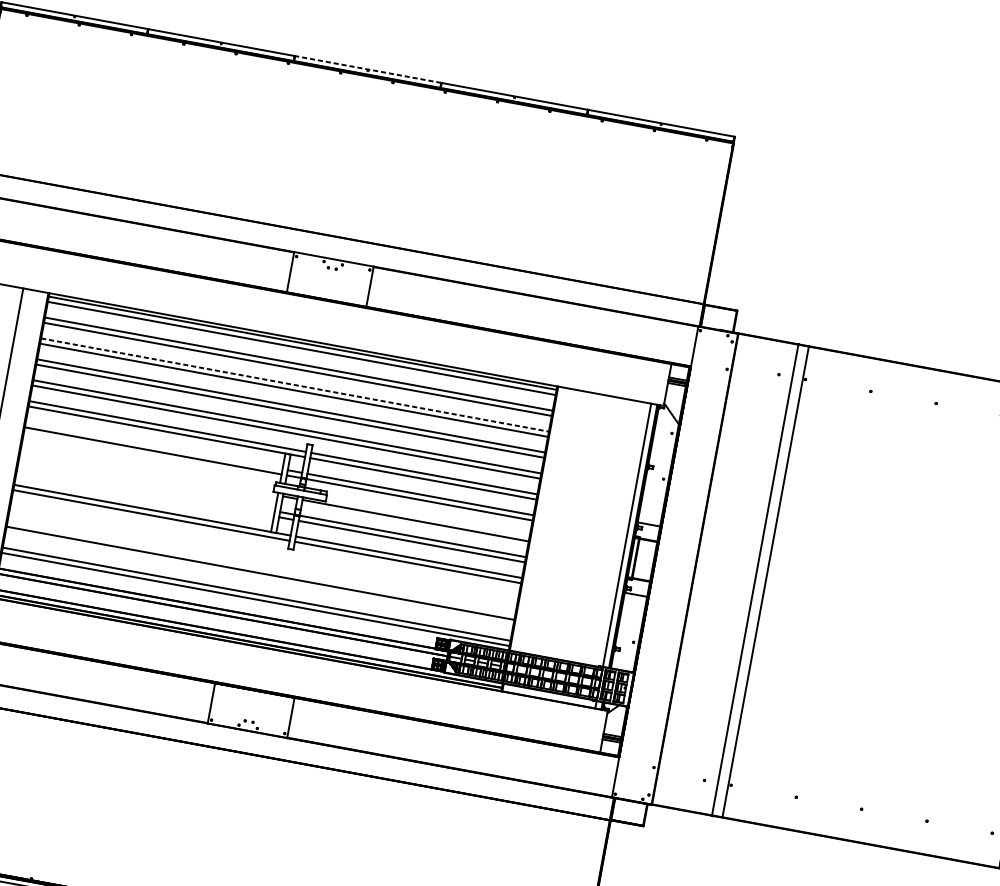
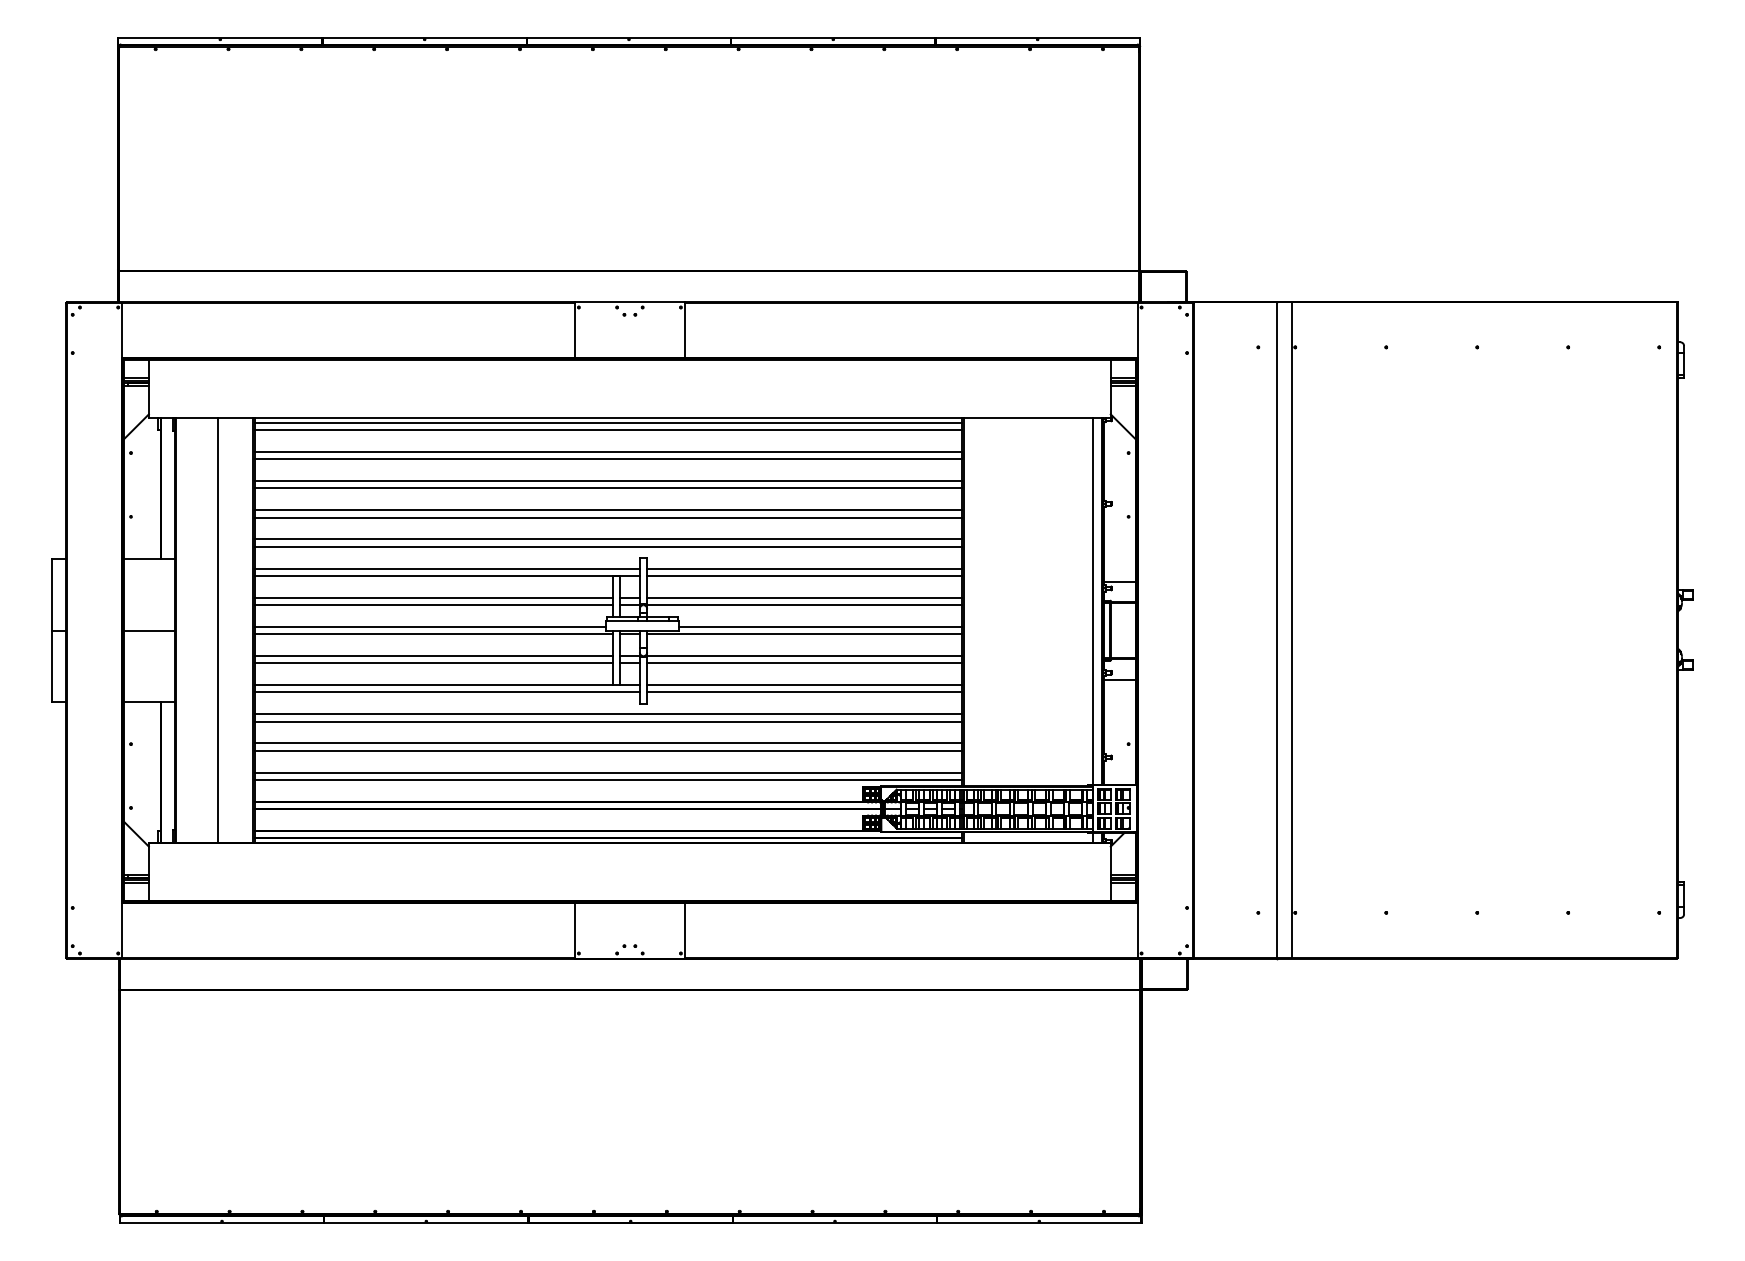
line: (367, 69) -> (628, 37), dashed -> solid
line: (294, 385) -> (608, 481), dashed -> solid
line: (154, 445) -> (433, 597), added
line: (147, 465) -> (429, 626), added
line: (149, 472) -> (433, 634), added
line: (146, 487) -> (433, 656), added
line: (145, 492) -> (433, 663), added
line: (428, 517) -> (820, 626), added
line: (264, 552) -> (608, 714), added
line: (263, 557) -> (608, 721), added
line: (259, 578) -> (608, 750), added

